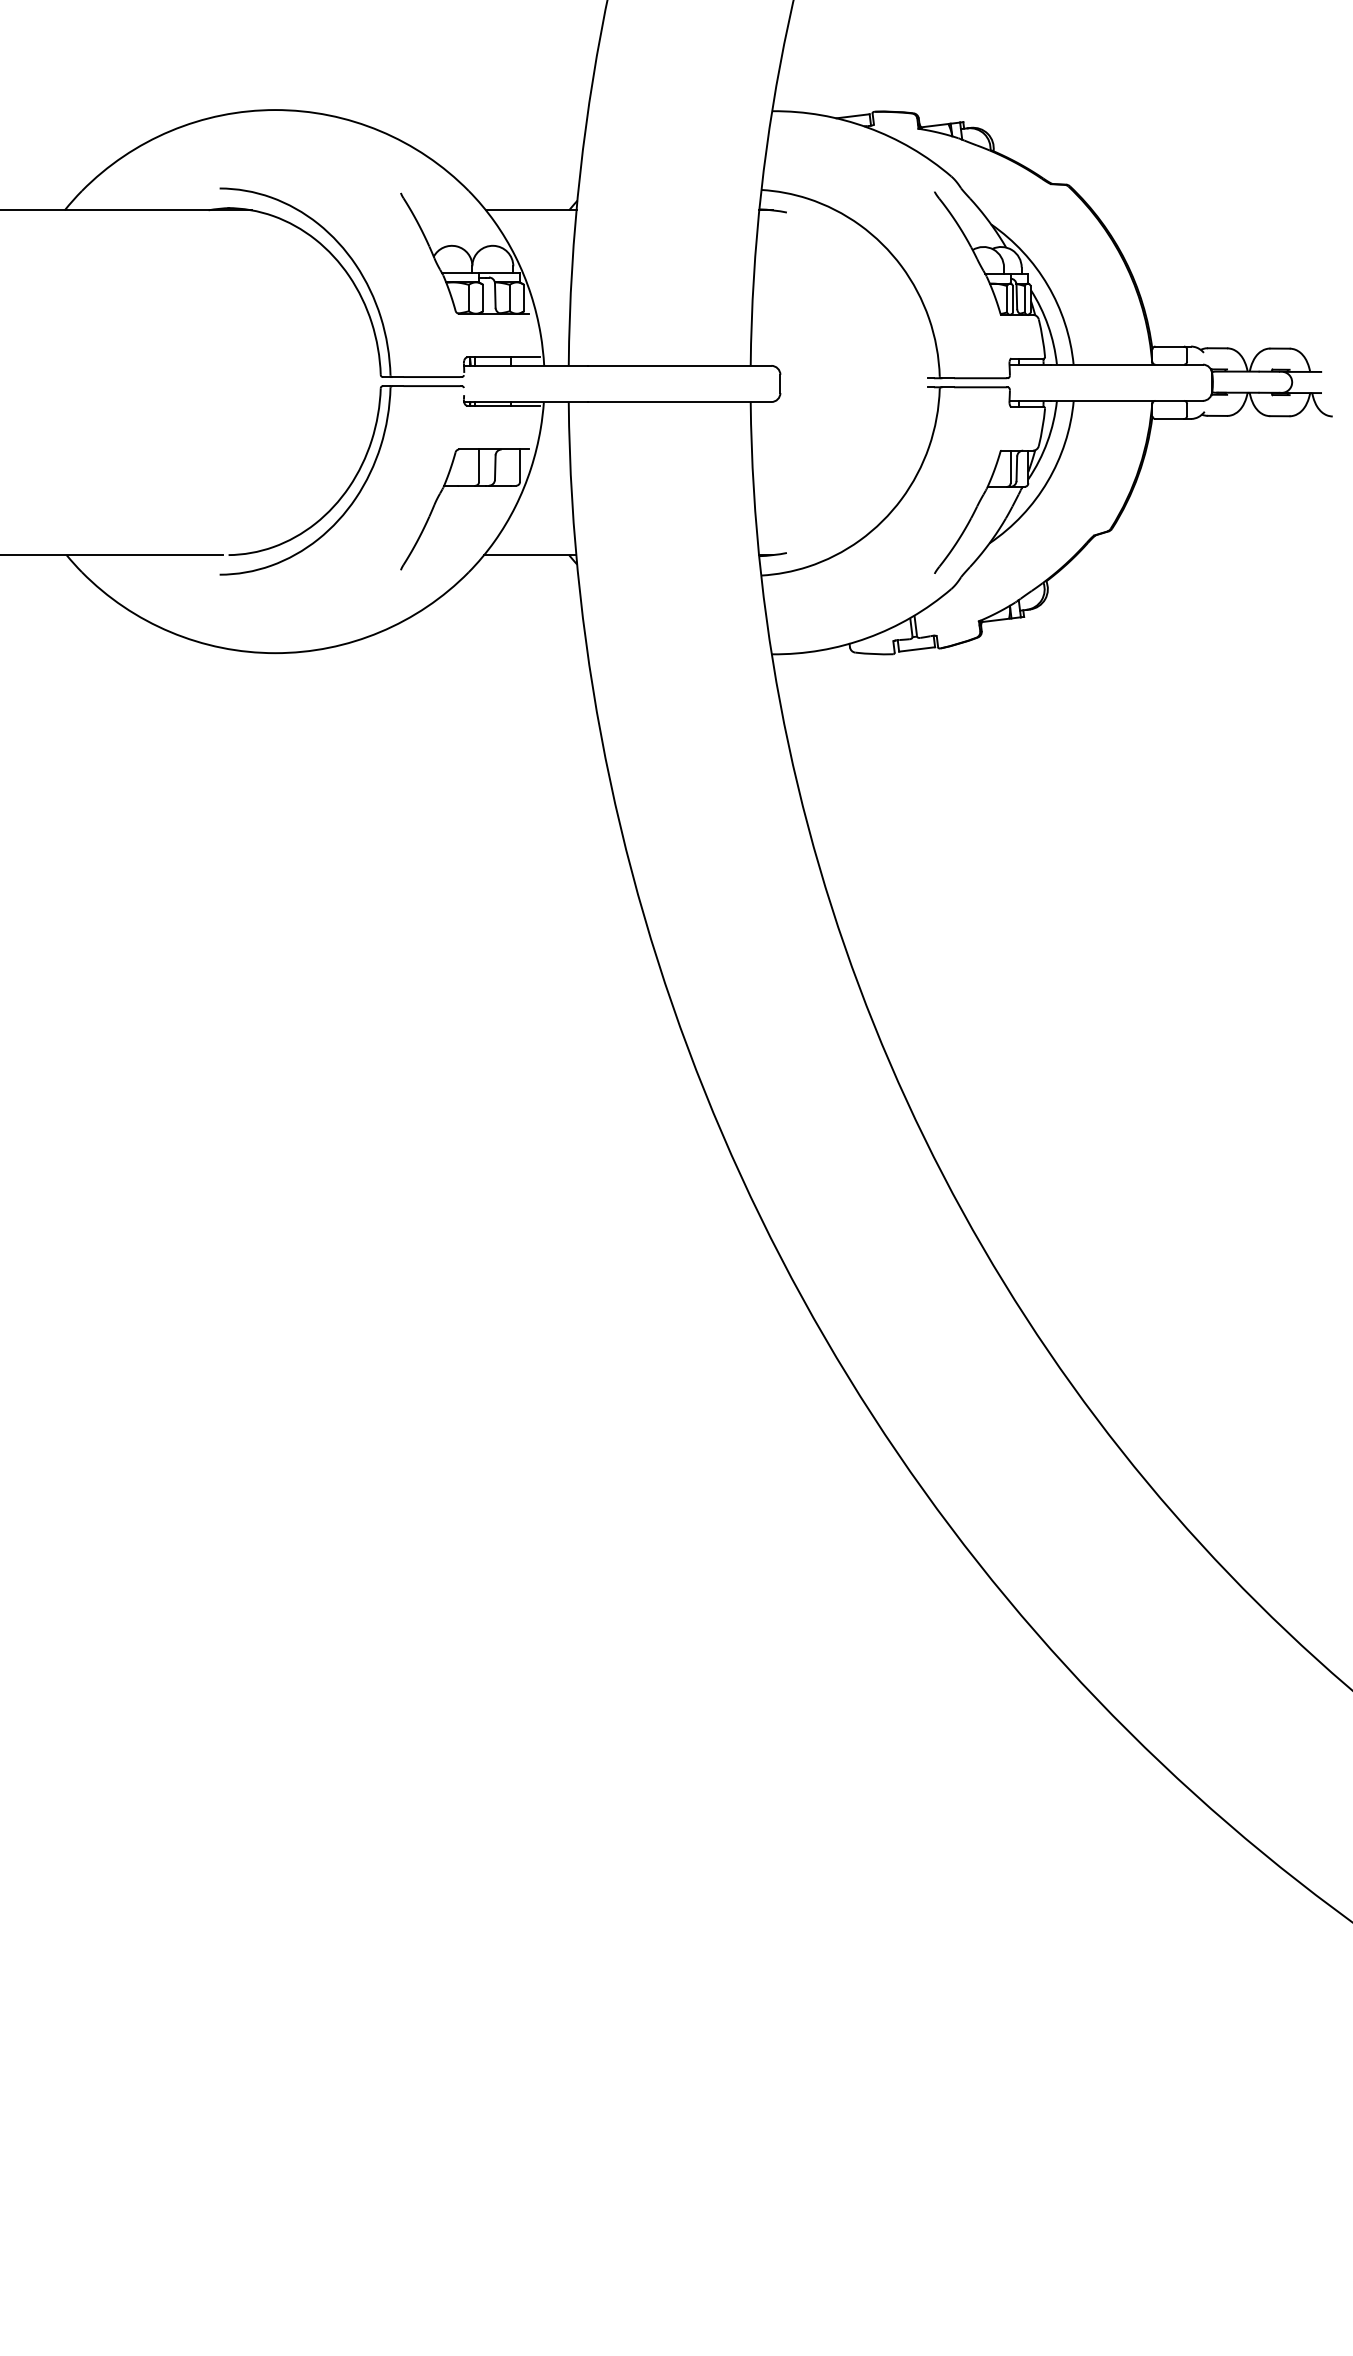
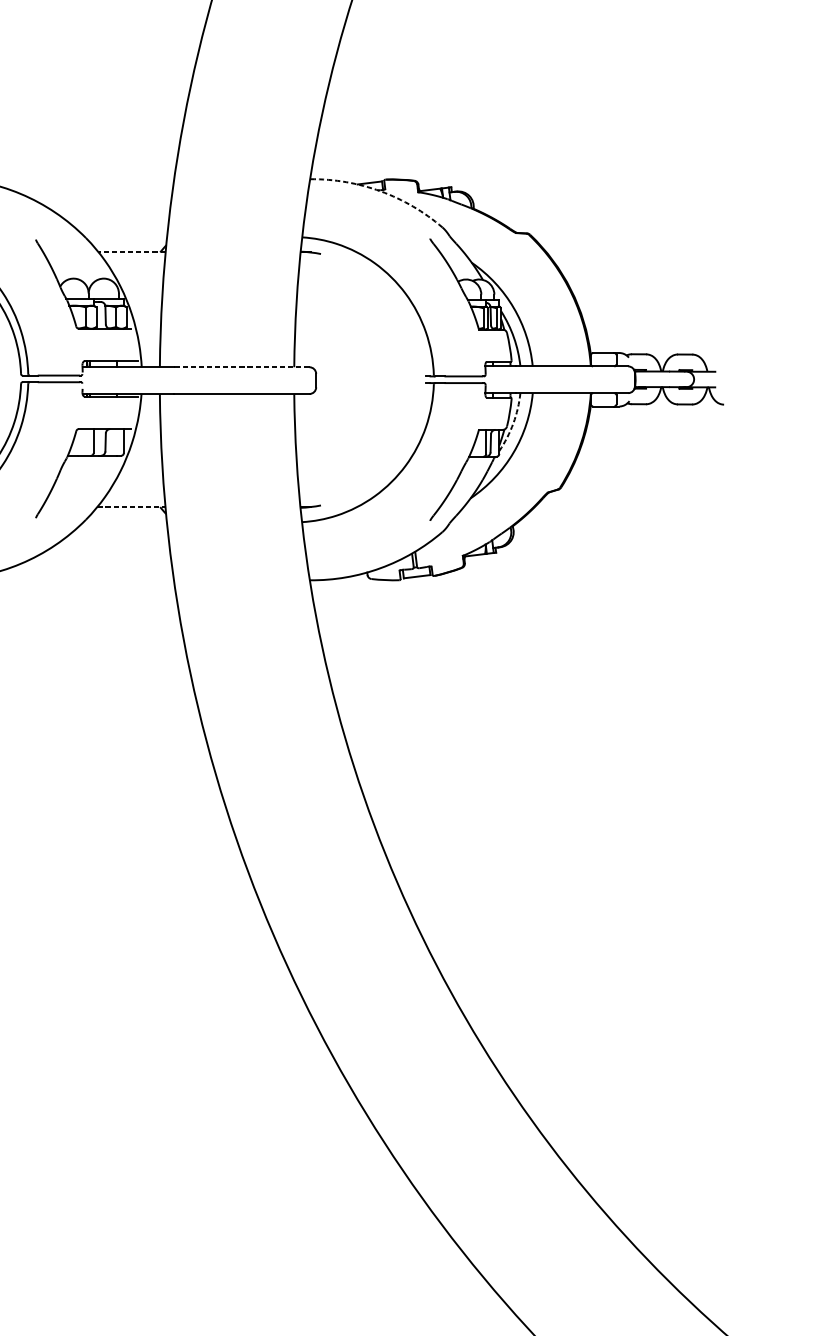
arc: (867, 127) -> (380, 191), solid -> dashed
line: (530, 210) -> (131, 252), solid -> dashed
line: (680, 365) -> (242, 367), solid -> dashed
arc: (1047, 441) -> (513, 423), solid -> dashed
line: (530, 555) -> (131, 507), solid -> dashed

